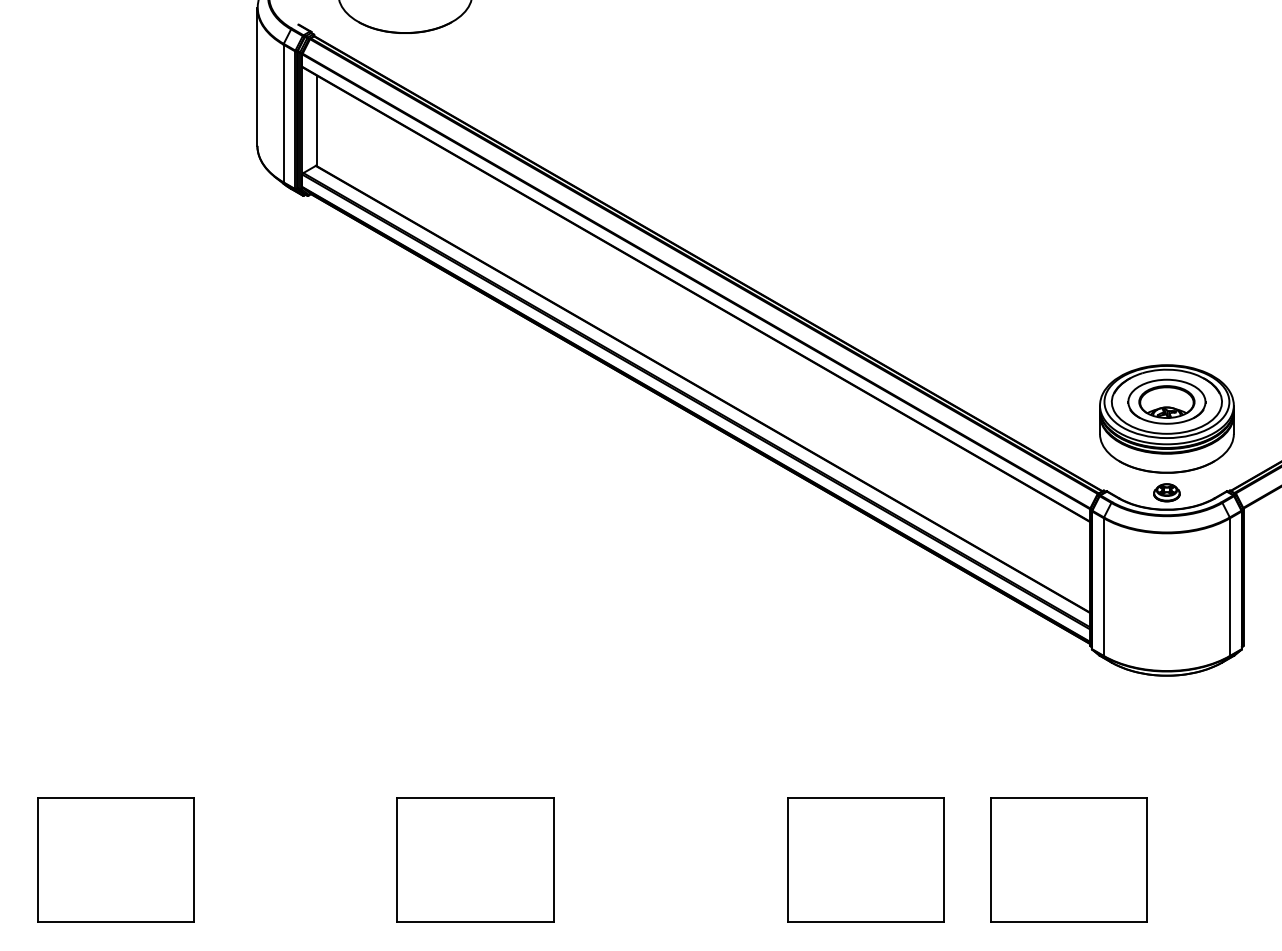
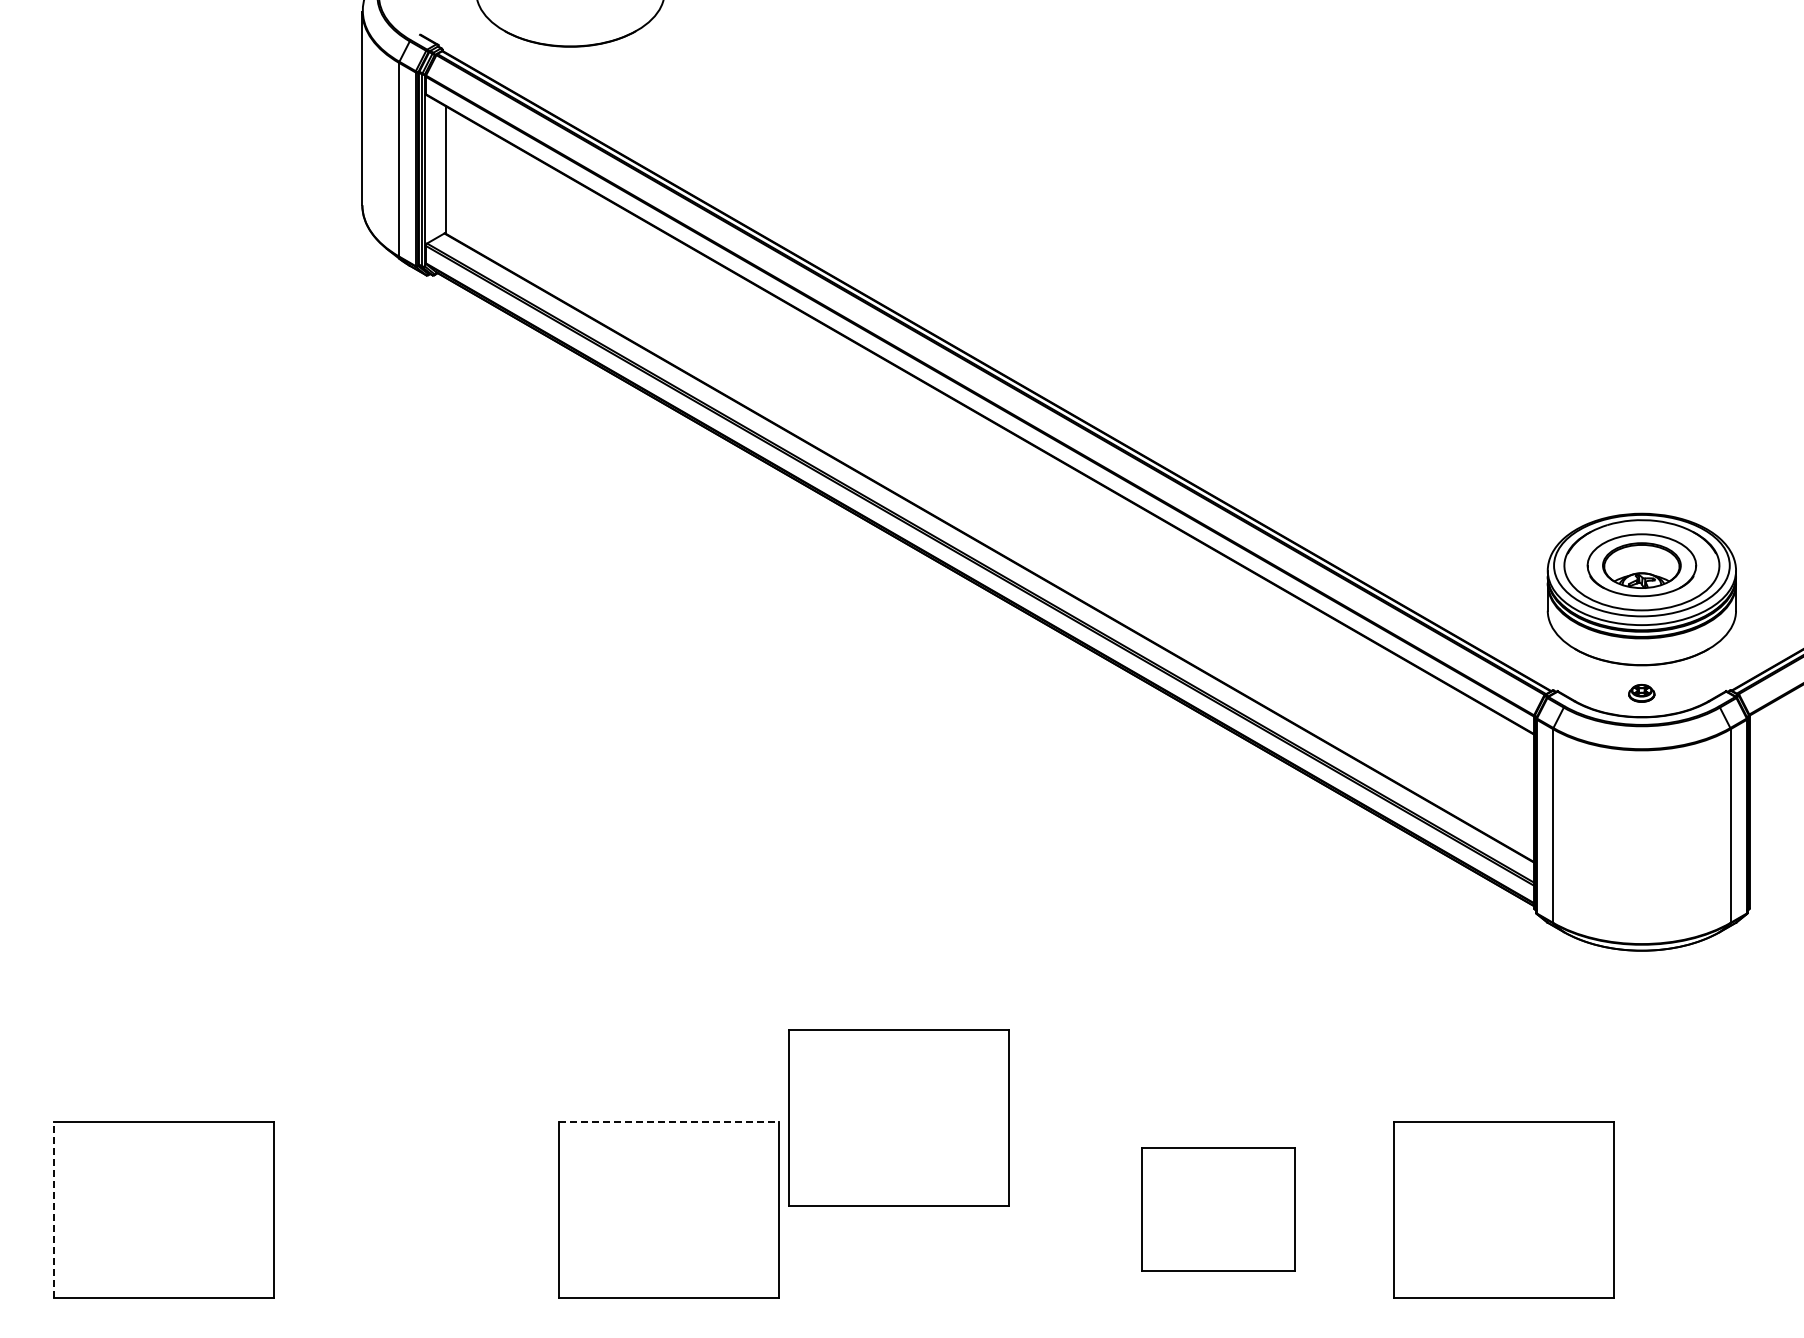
part: (1166, 492) -> (1641, 693), size x0.7
part: (638, 794) -> (898, 1117), added
line: (475, 797) -> (669, 1122), solid -> dashed
line: (38, 859) -> (54, 1209), solid -> dashed
part: (865, 859) -> (1218, 1209), size x0.7

